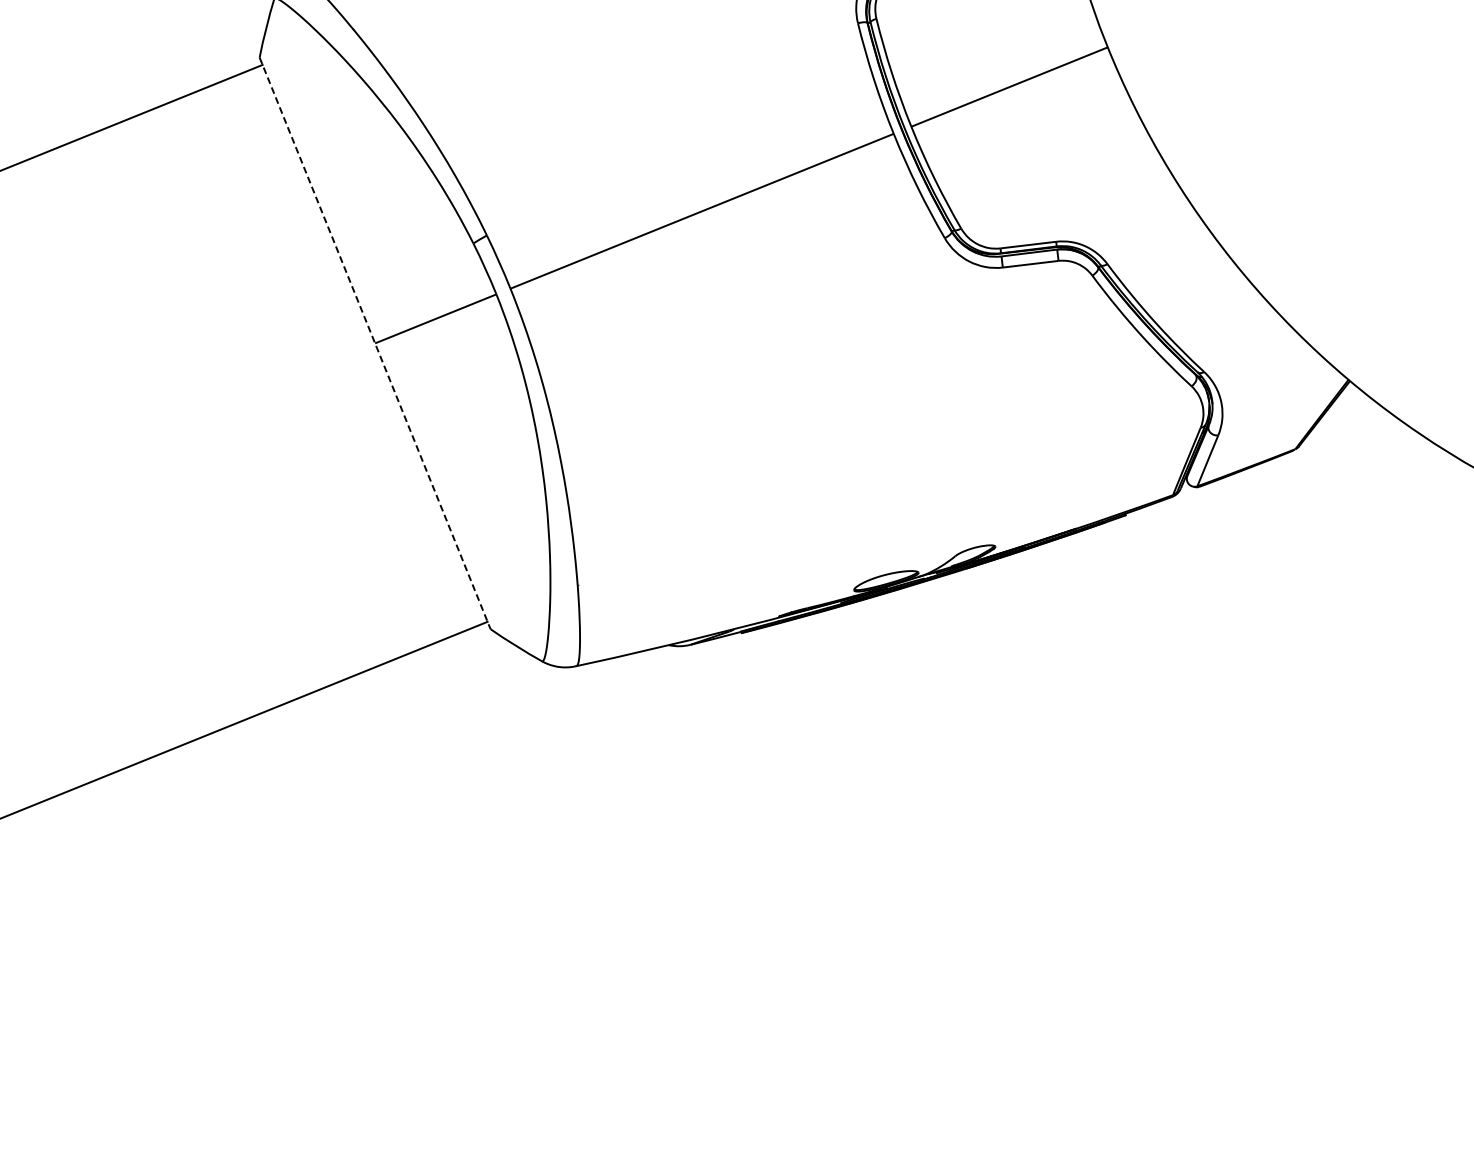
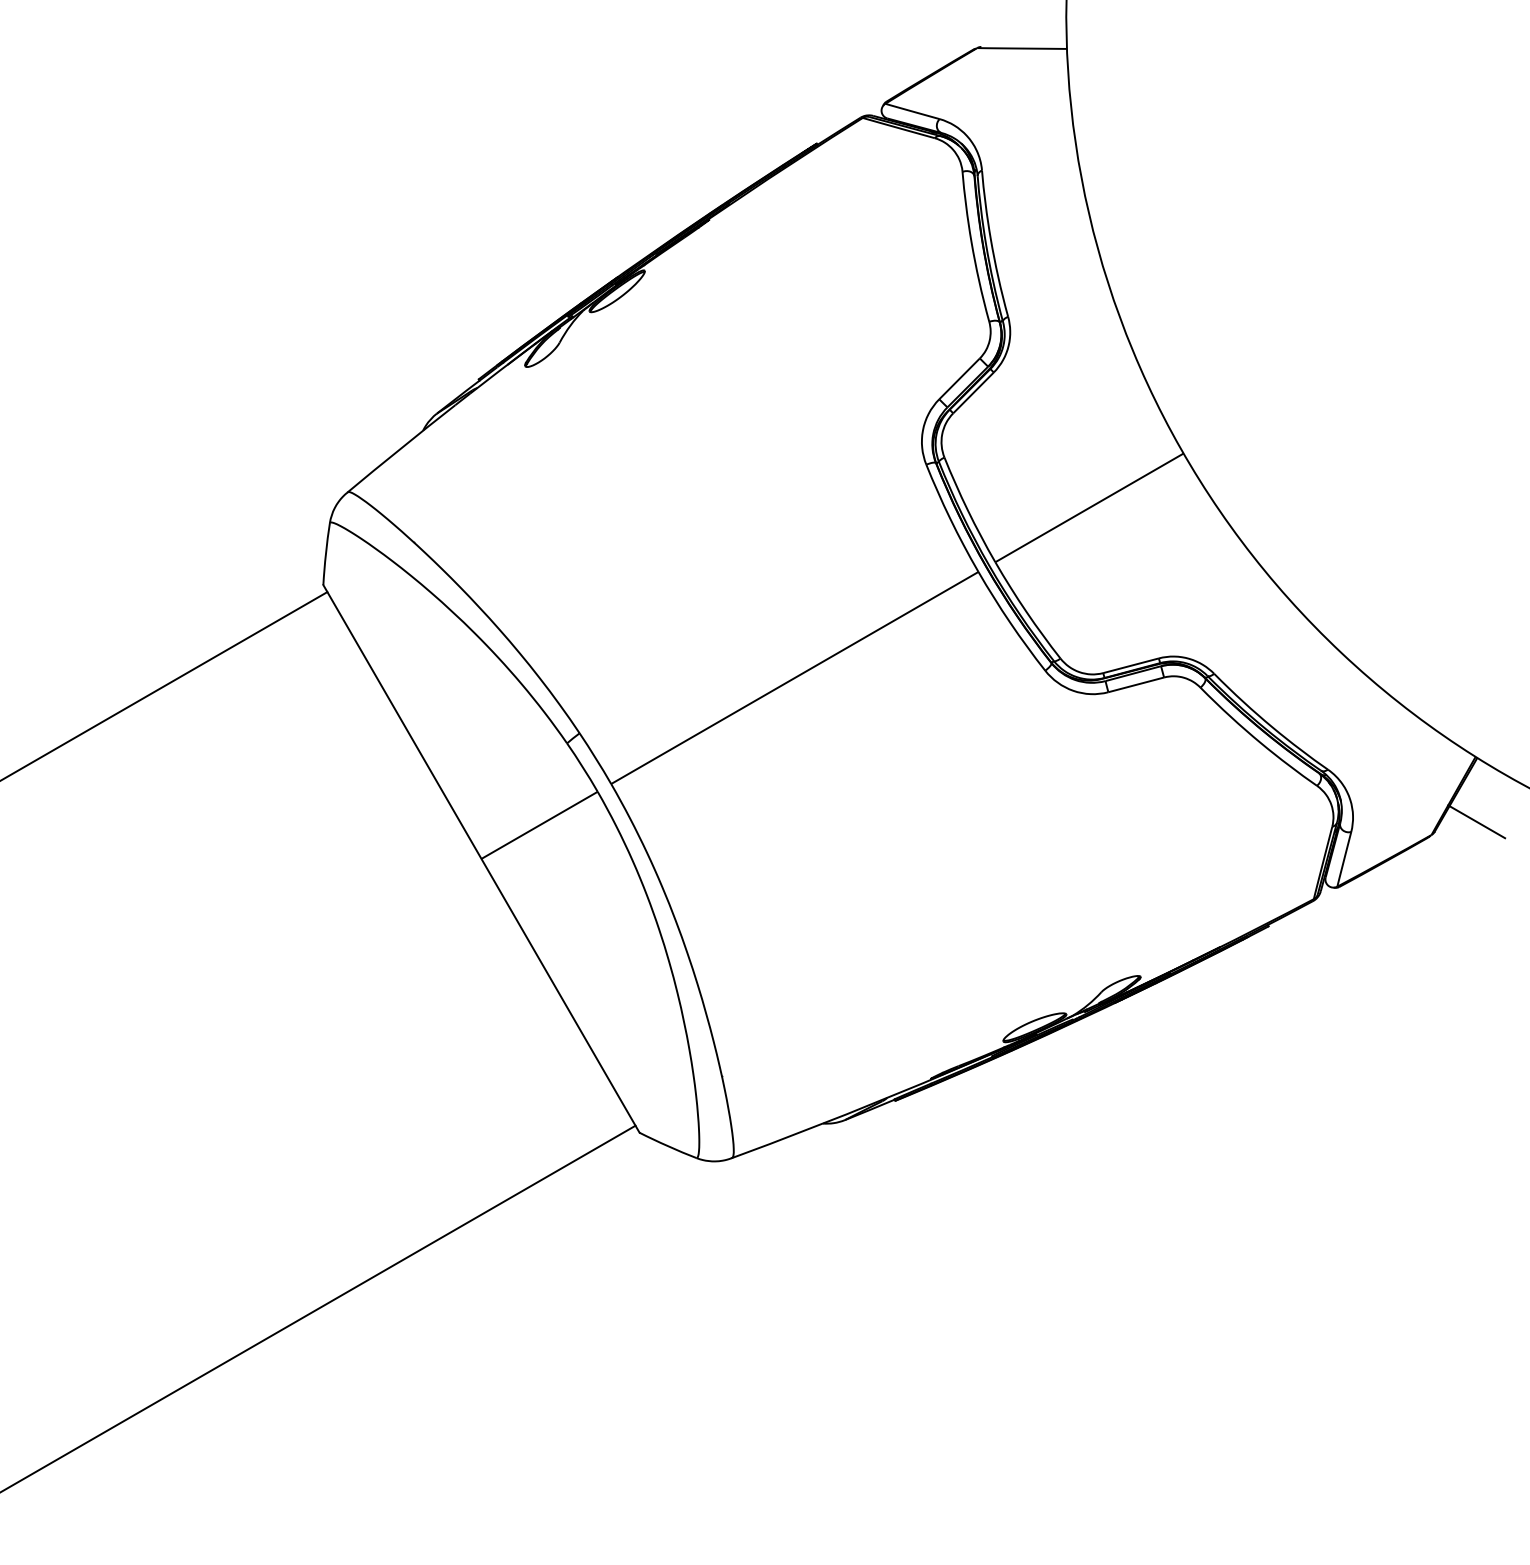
line: (375, 343) -> (481, 859), dashed -> solid
line: (1340, 442) -> (1476, 821), added

